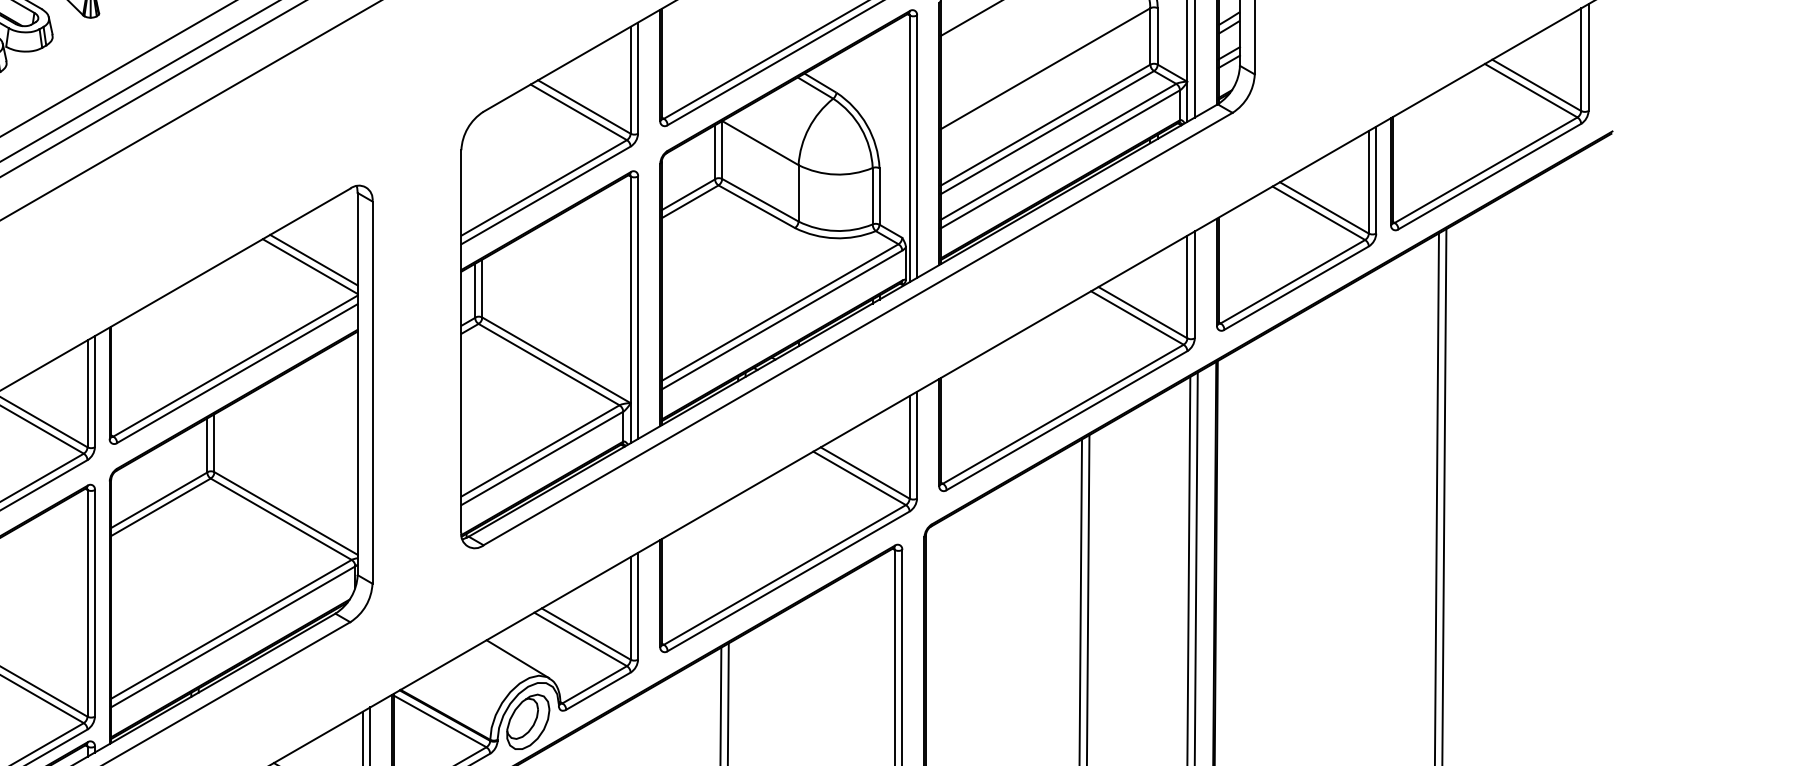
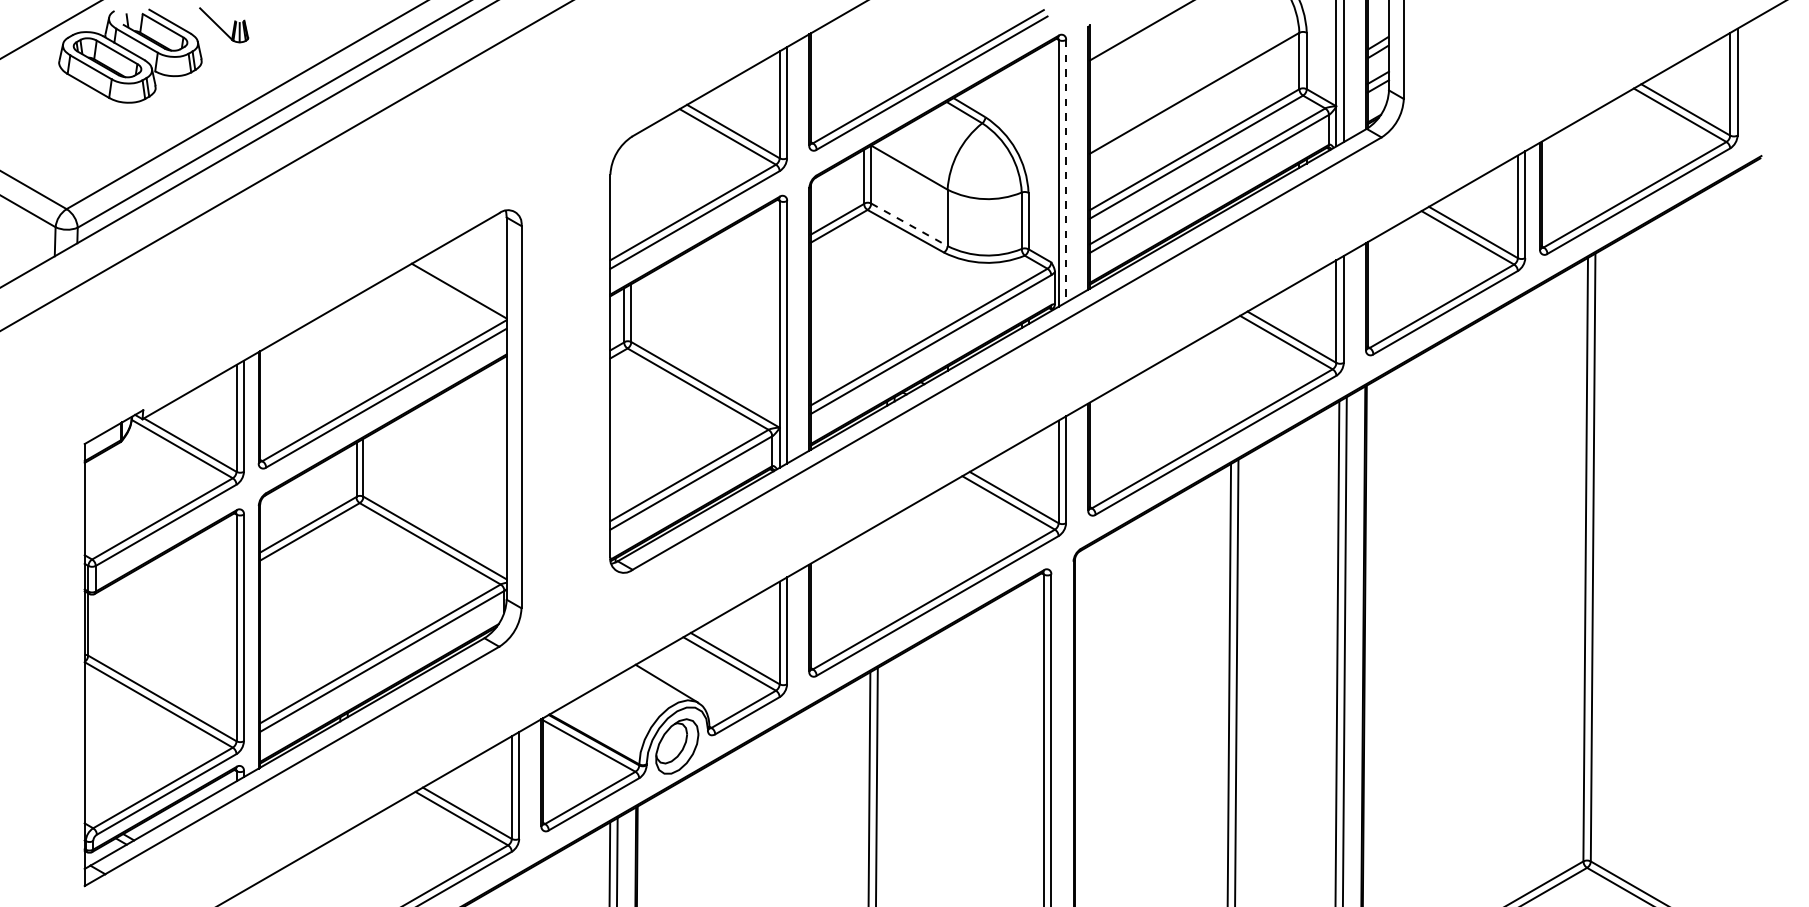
line: (917, 146) -> (1066, 171), solid -> dashed
line: (760, 199) -> (909, 224), solid -> dashed
line: (313, 259) -> (462, 284), removed

